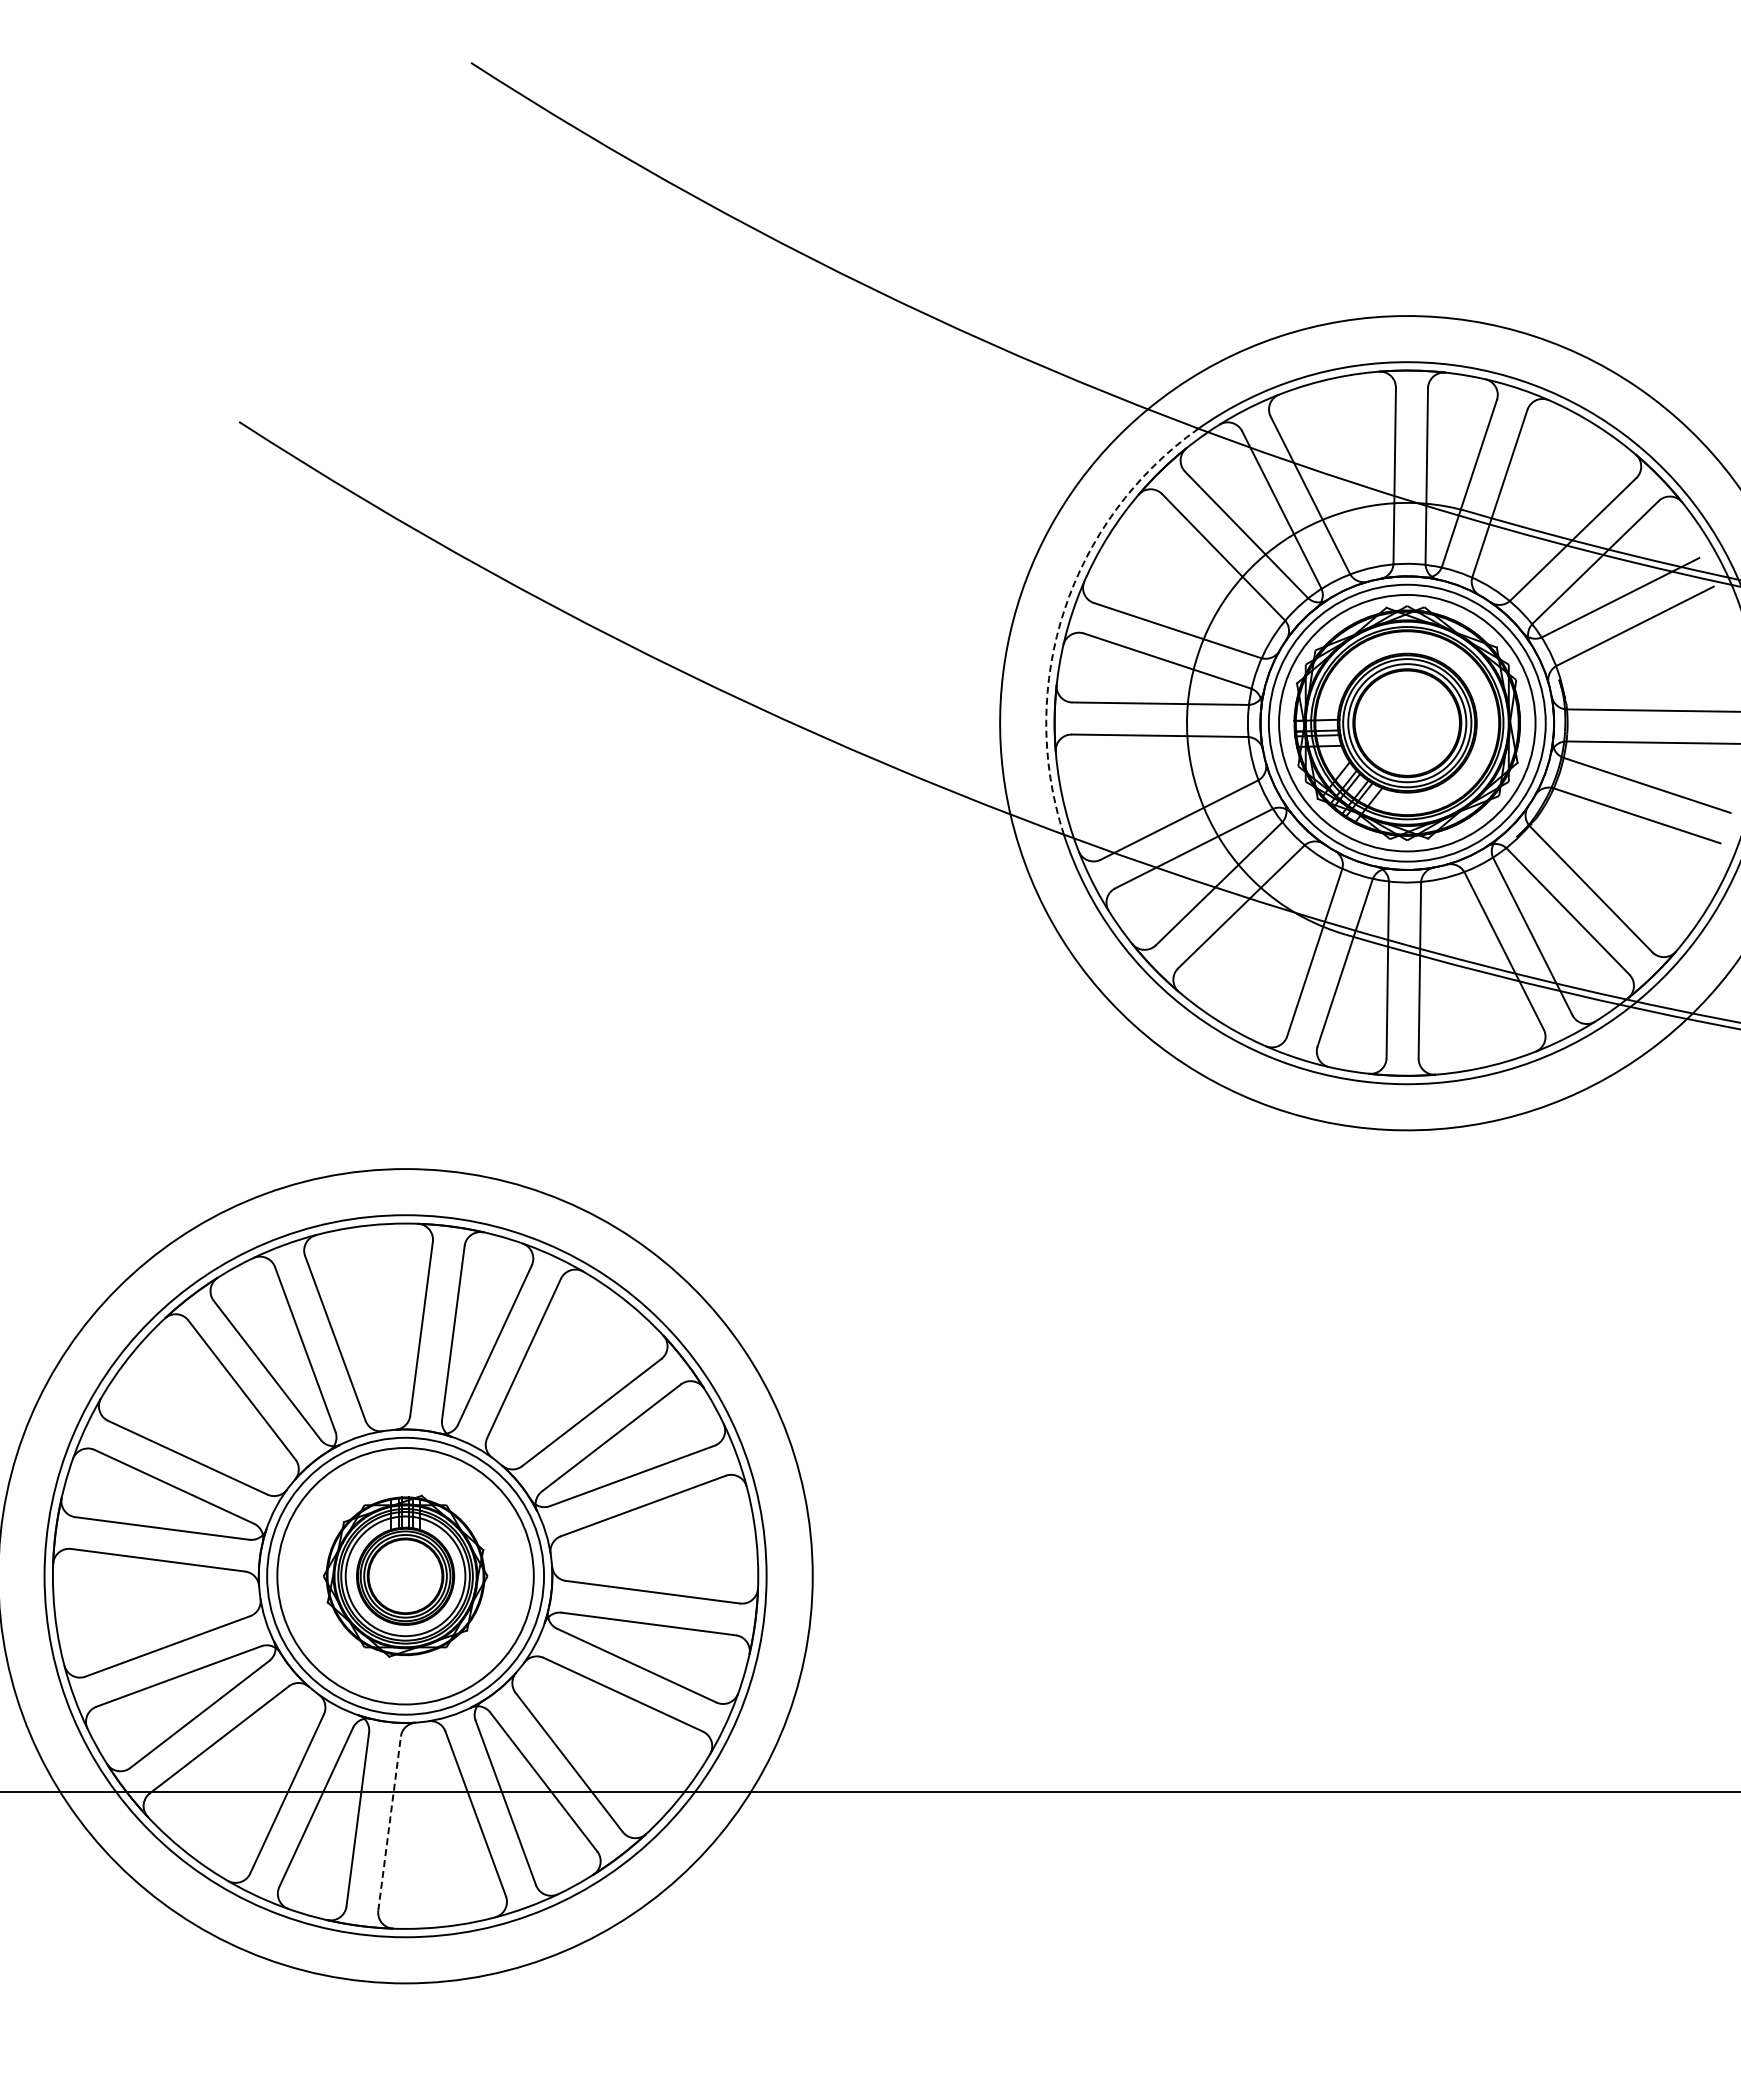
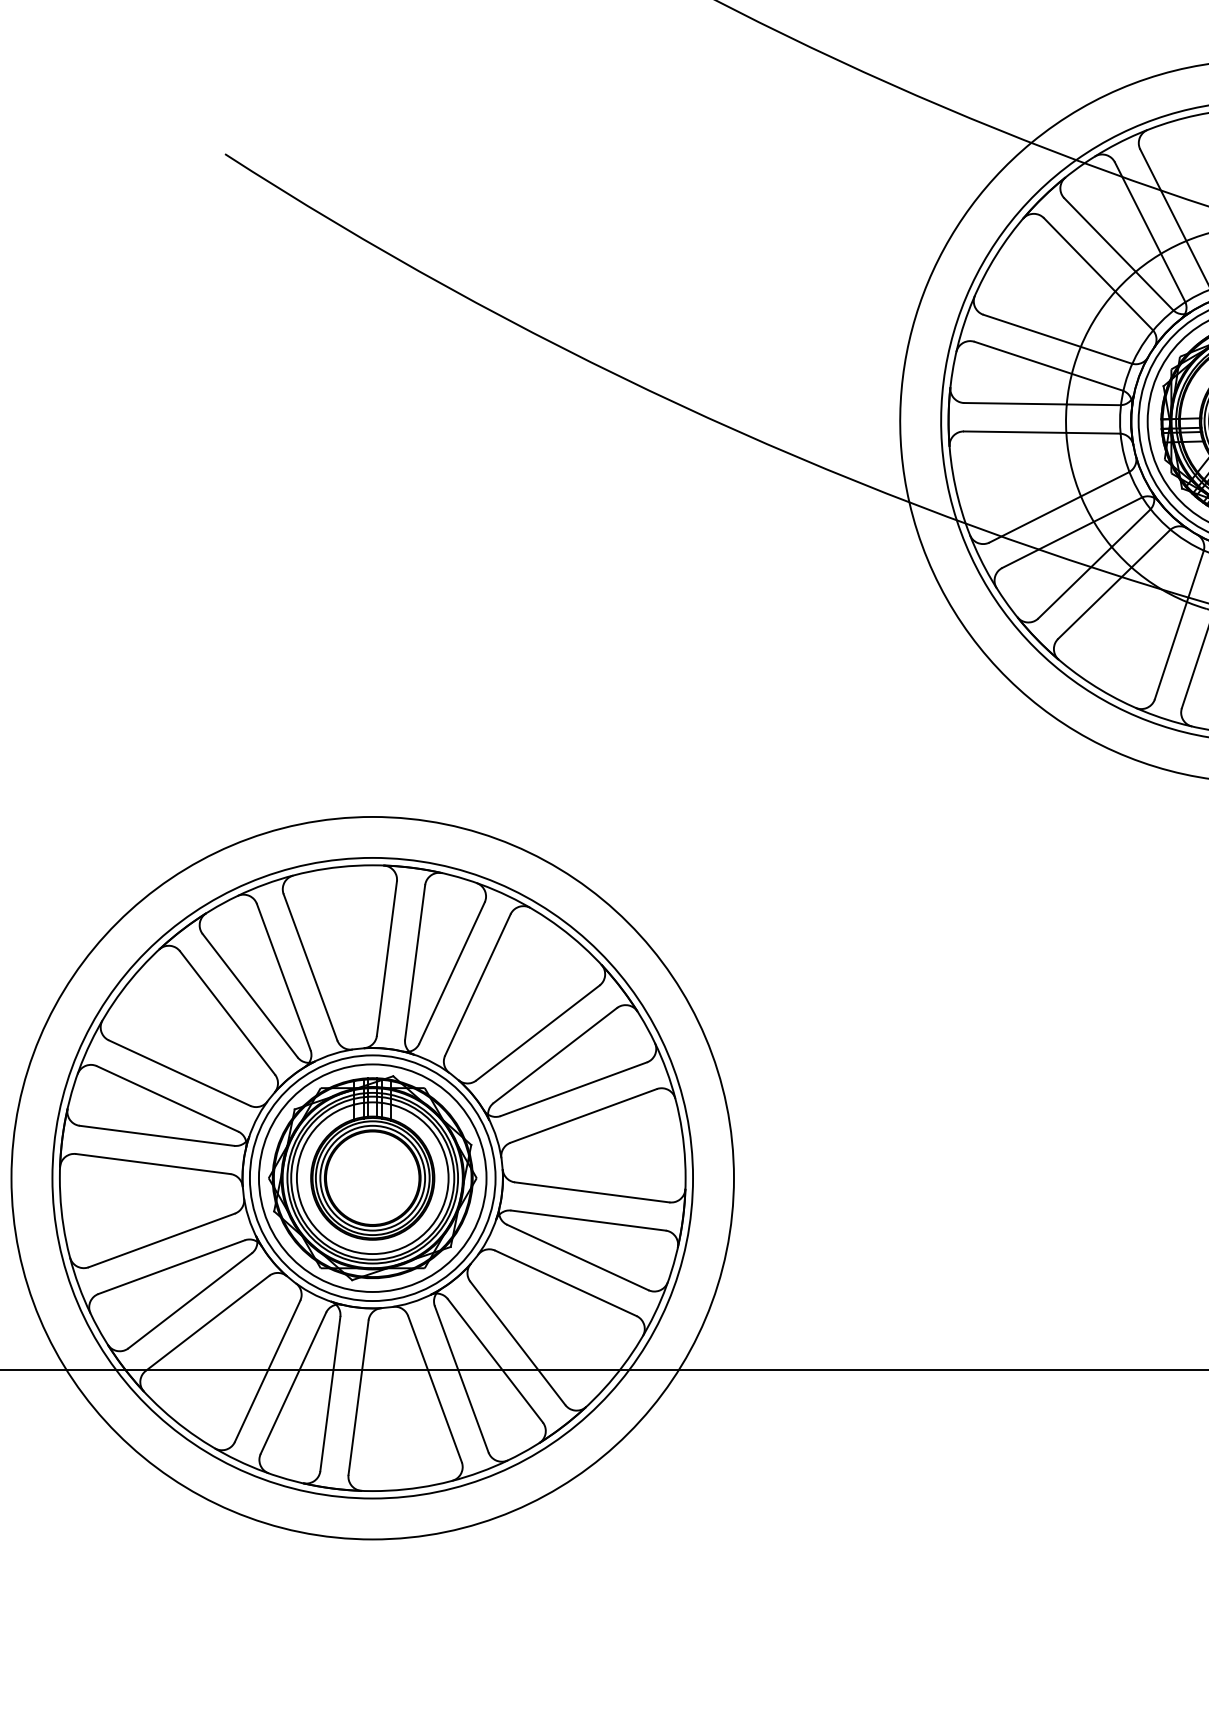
arc: (1064, 609) -> (957, 320), dashed -> solid
part: (405, 1576) -> (372, 1178), size x1.43
line: (389, 1823) -> (358, 1397), dashed -> solid

